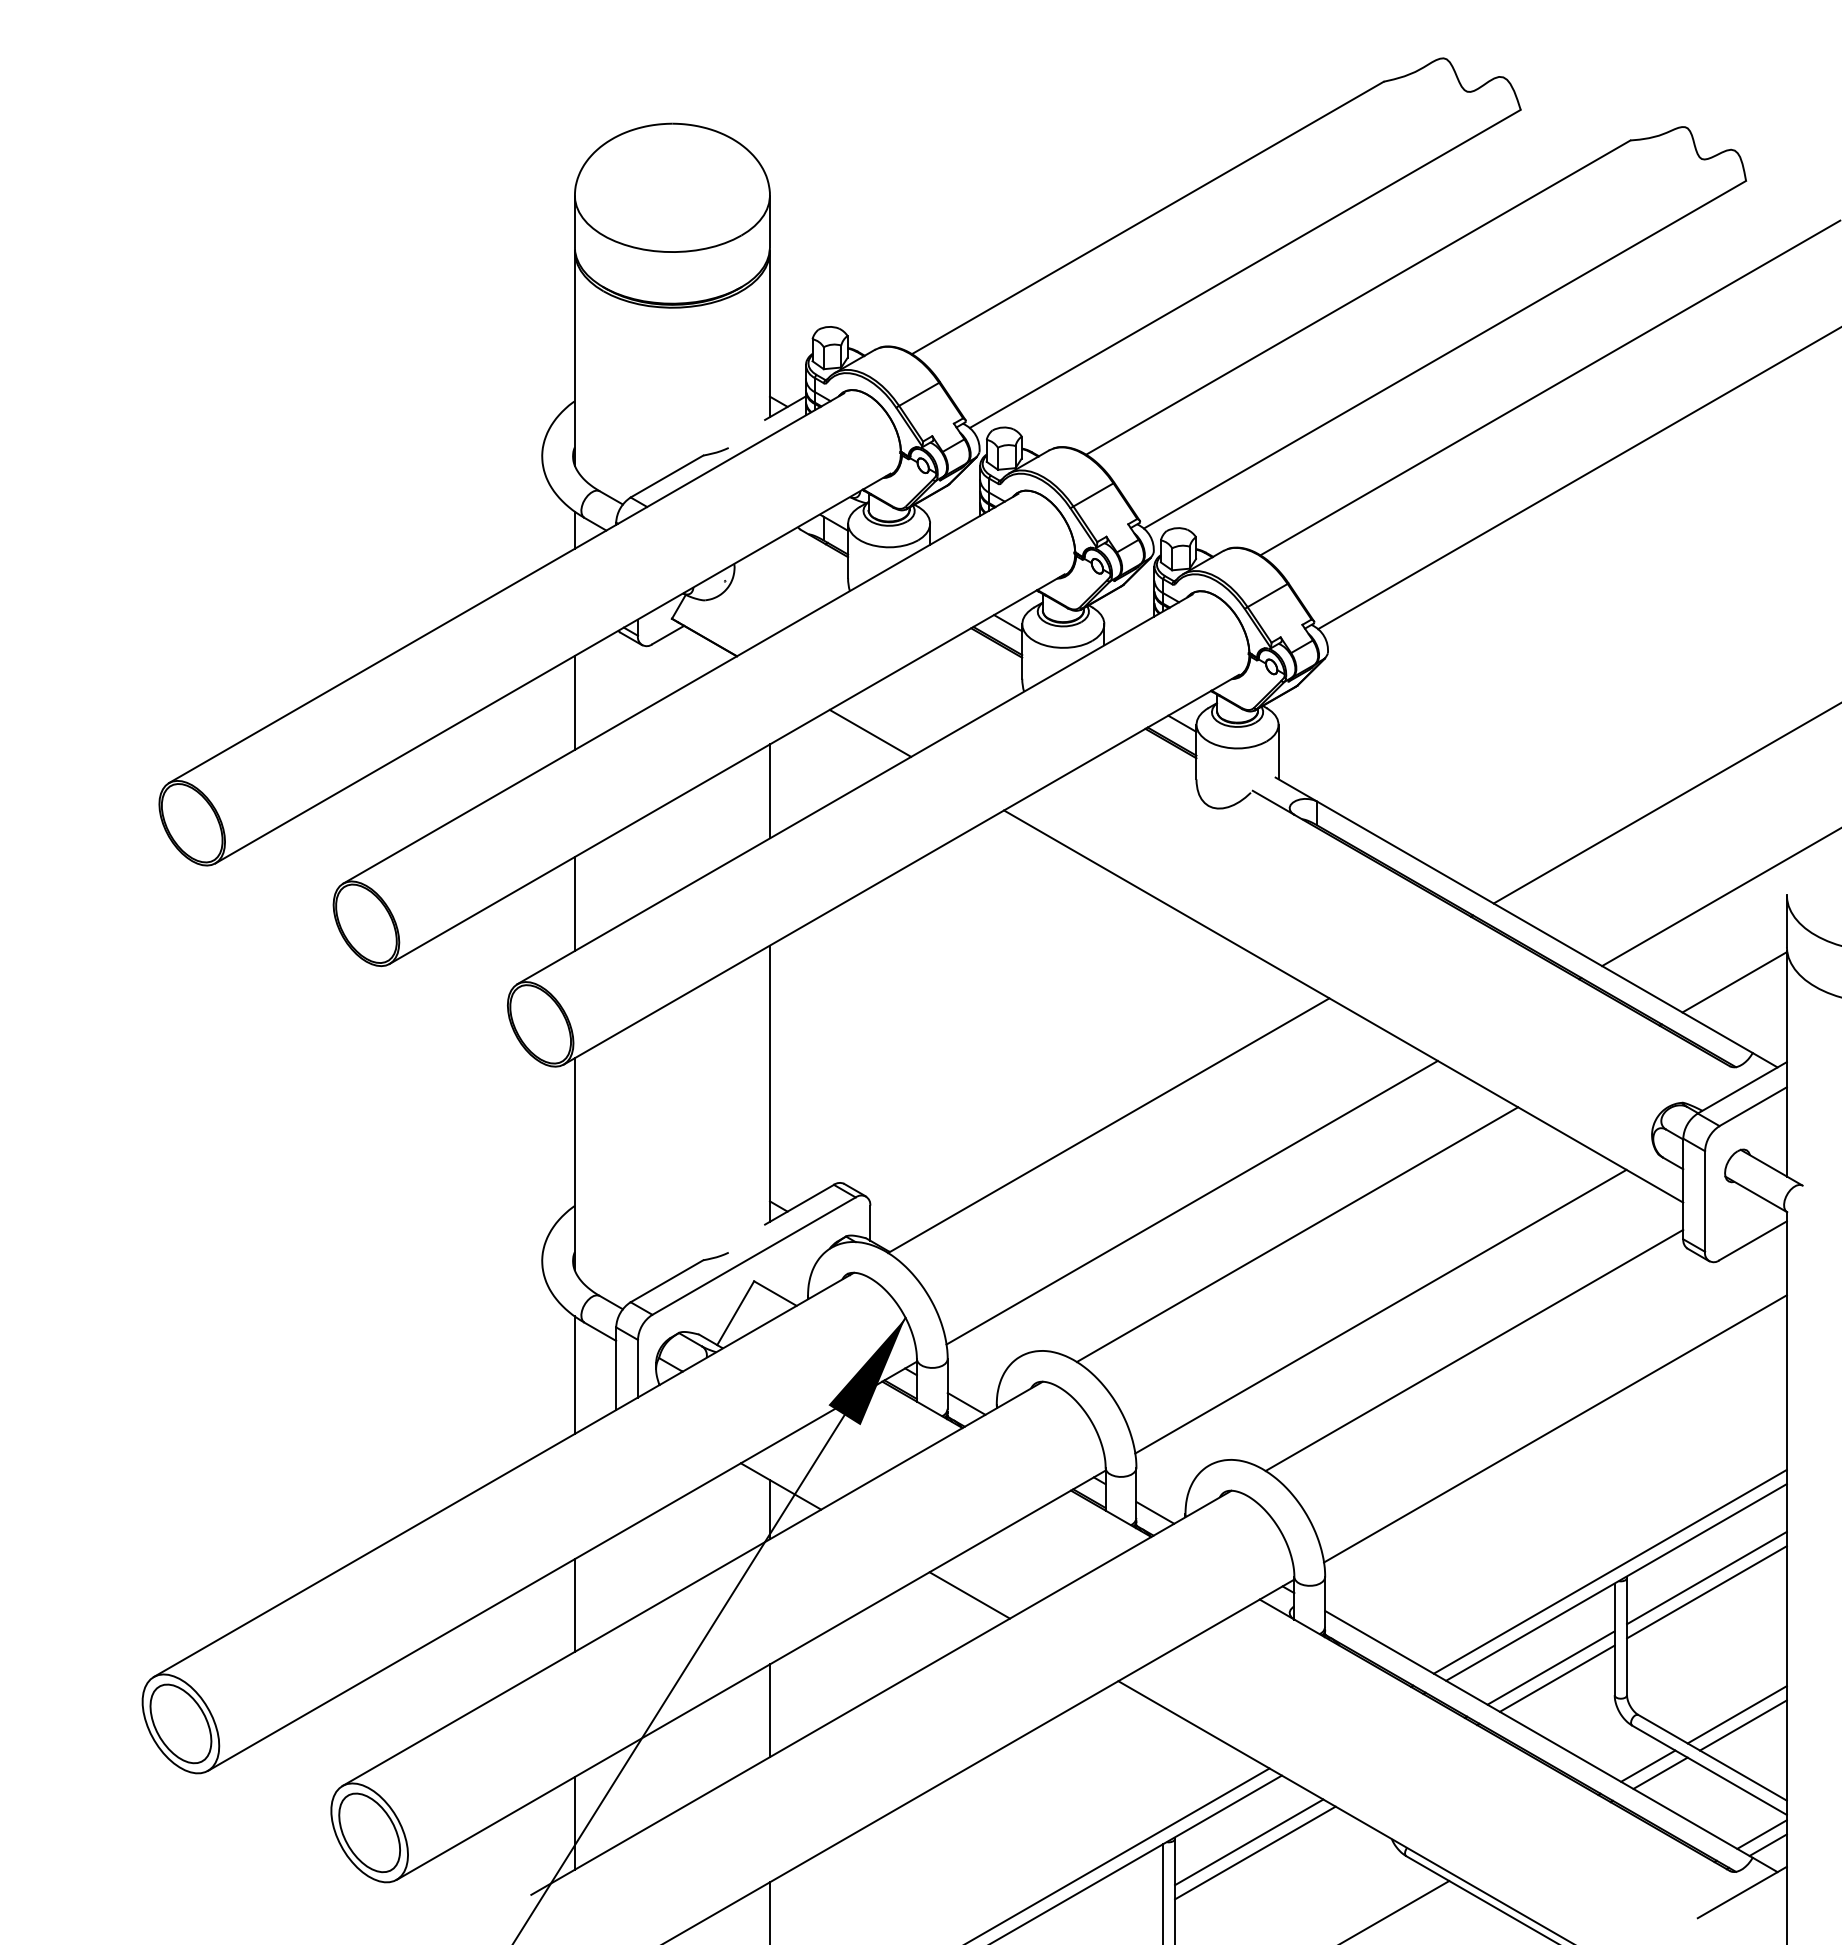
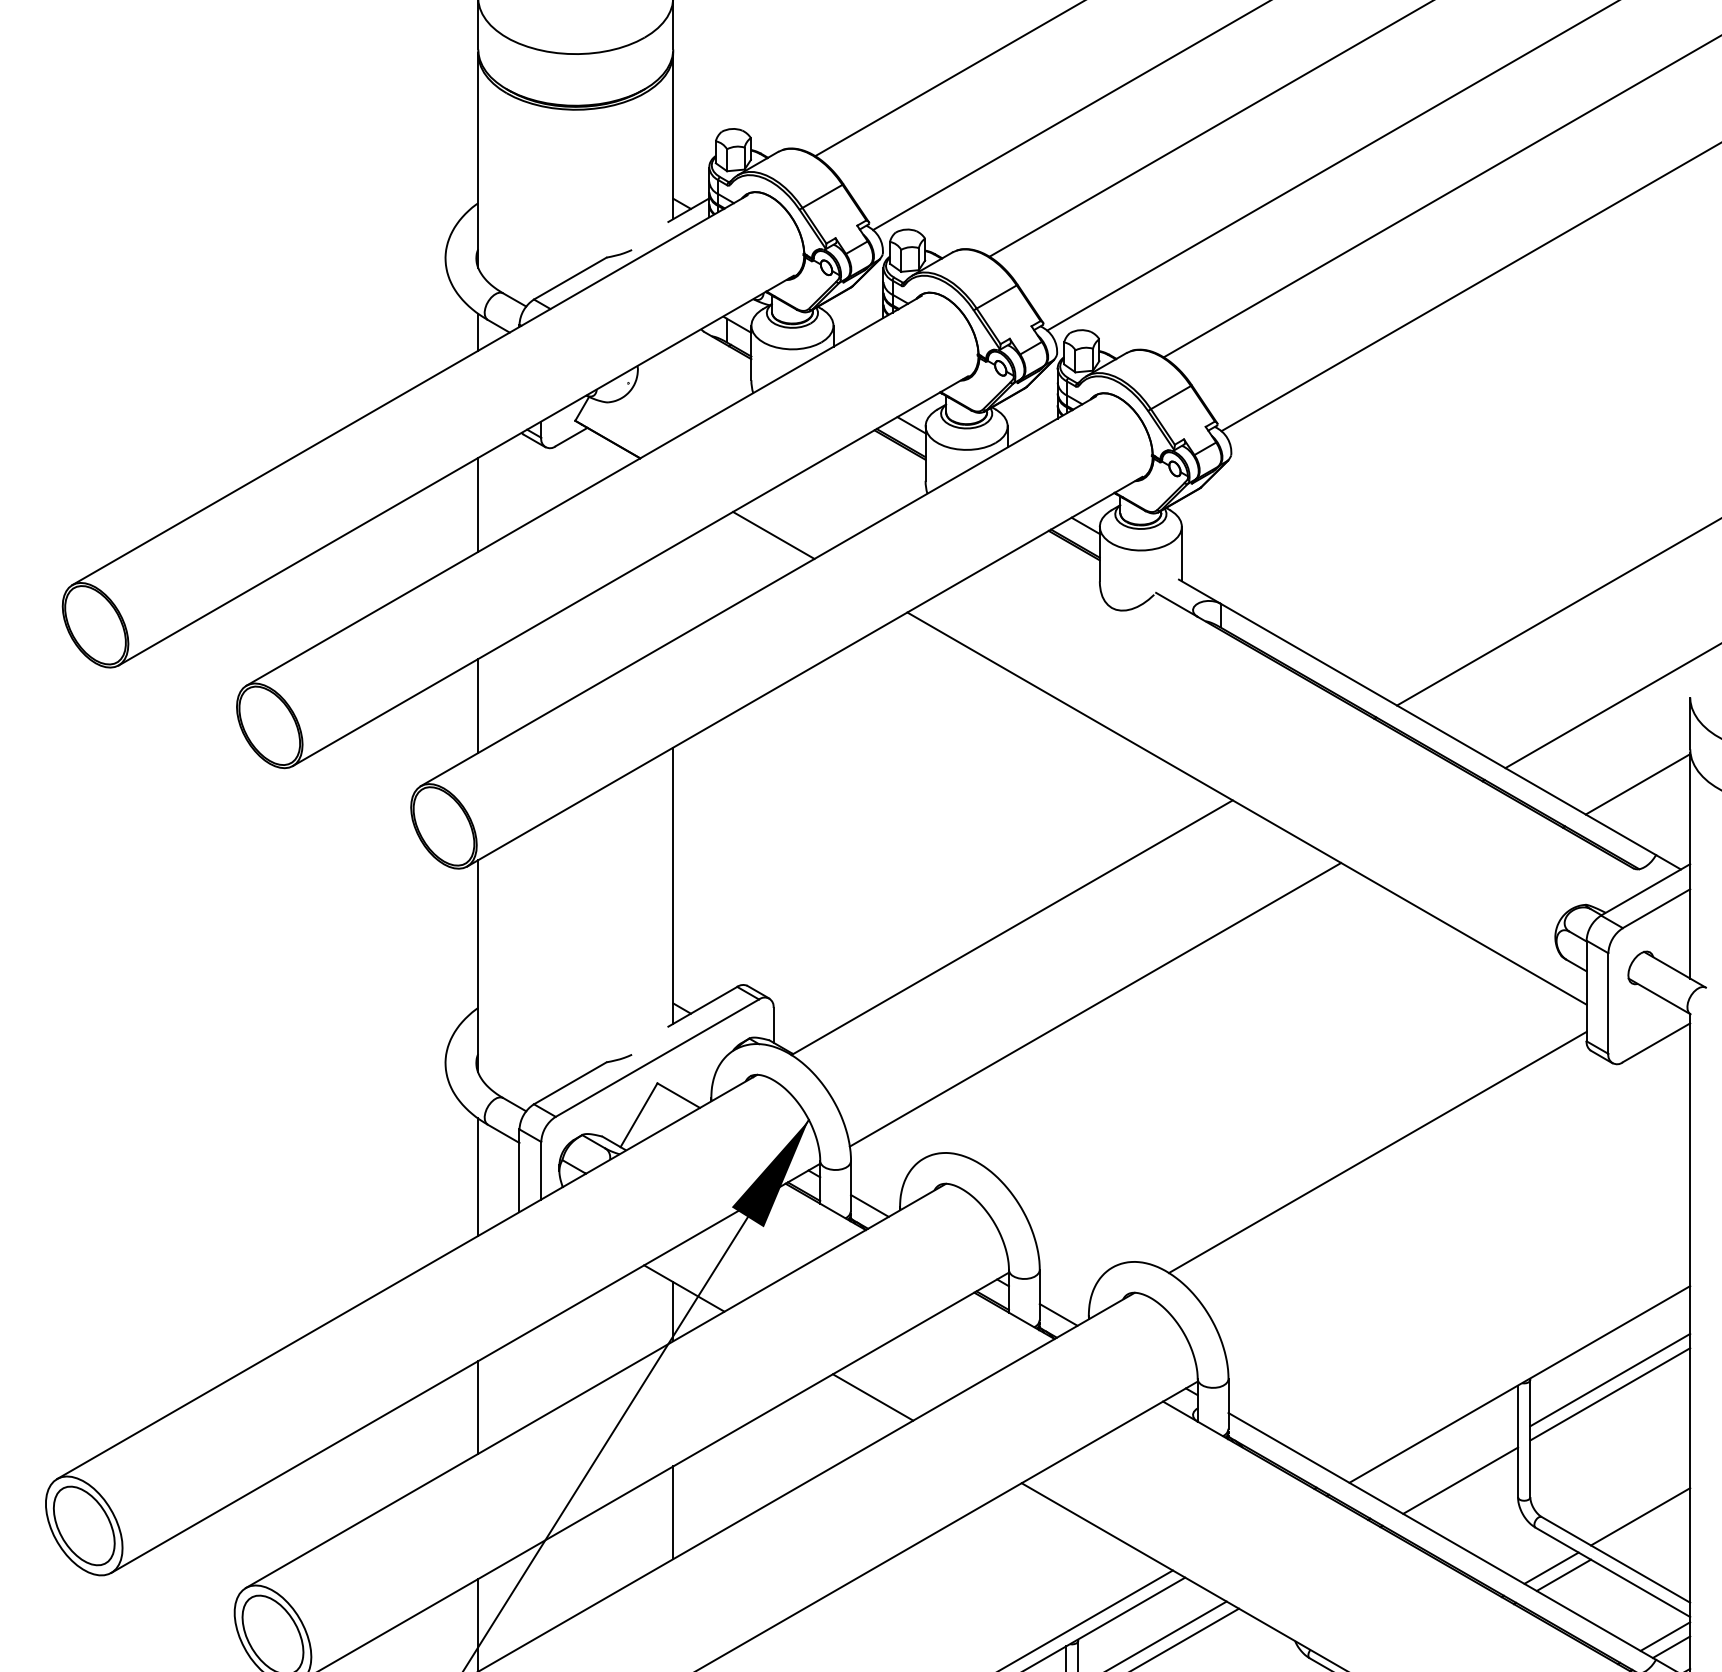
line: (769, 791) -> (672, 593), removed
line: (1297, 1234) -> (1200, 1036), removed
line: (1380, 1311) -> (1283, 1113), removed
line: (1555, 1428) -> (1458, 1230), removed
line: (1609, 1571) -> (1512, 1373), removed
line: (1550, 1667) -> (1453, 1469), removed
line: (1743, 1725) -> (1646, 1527), removed

